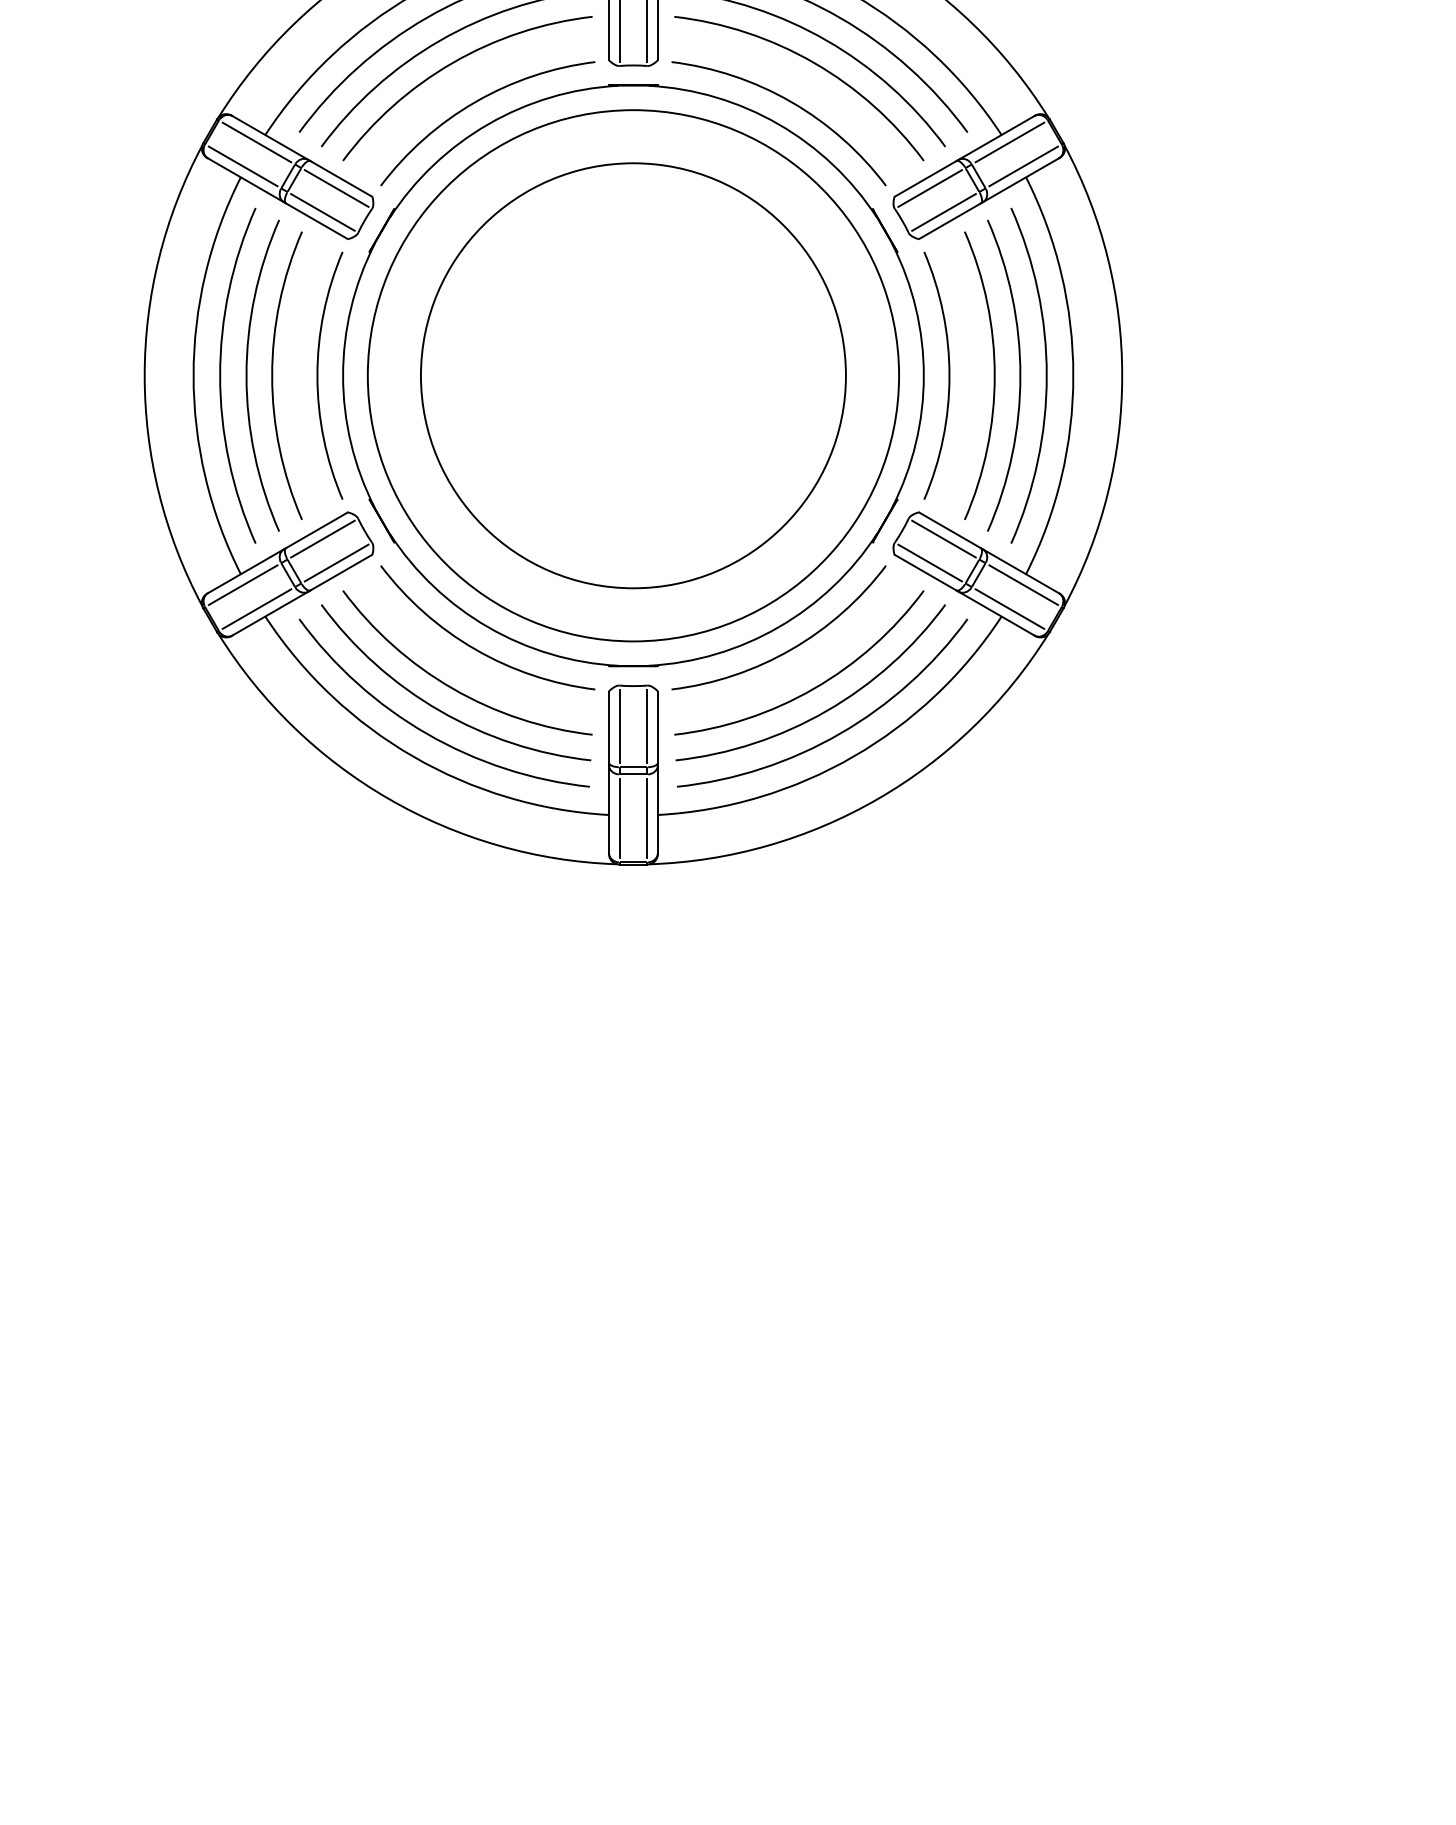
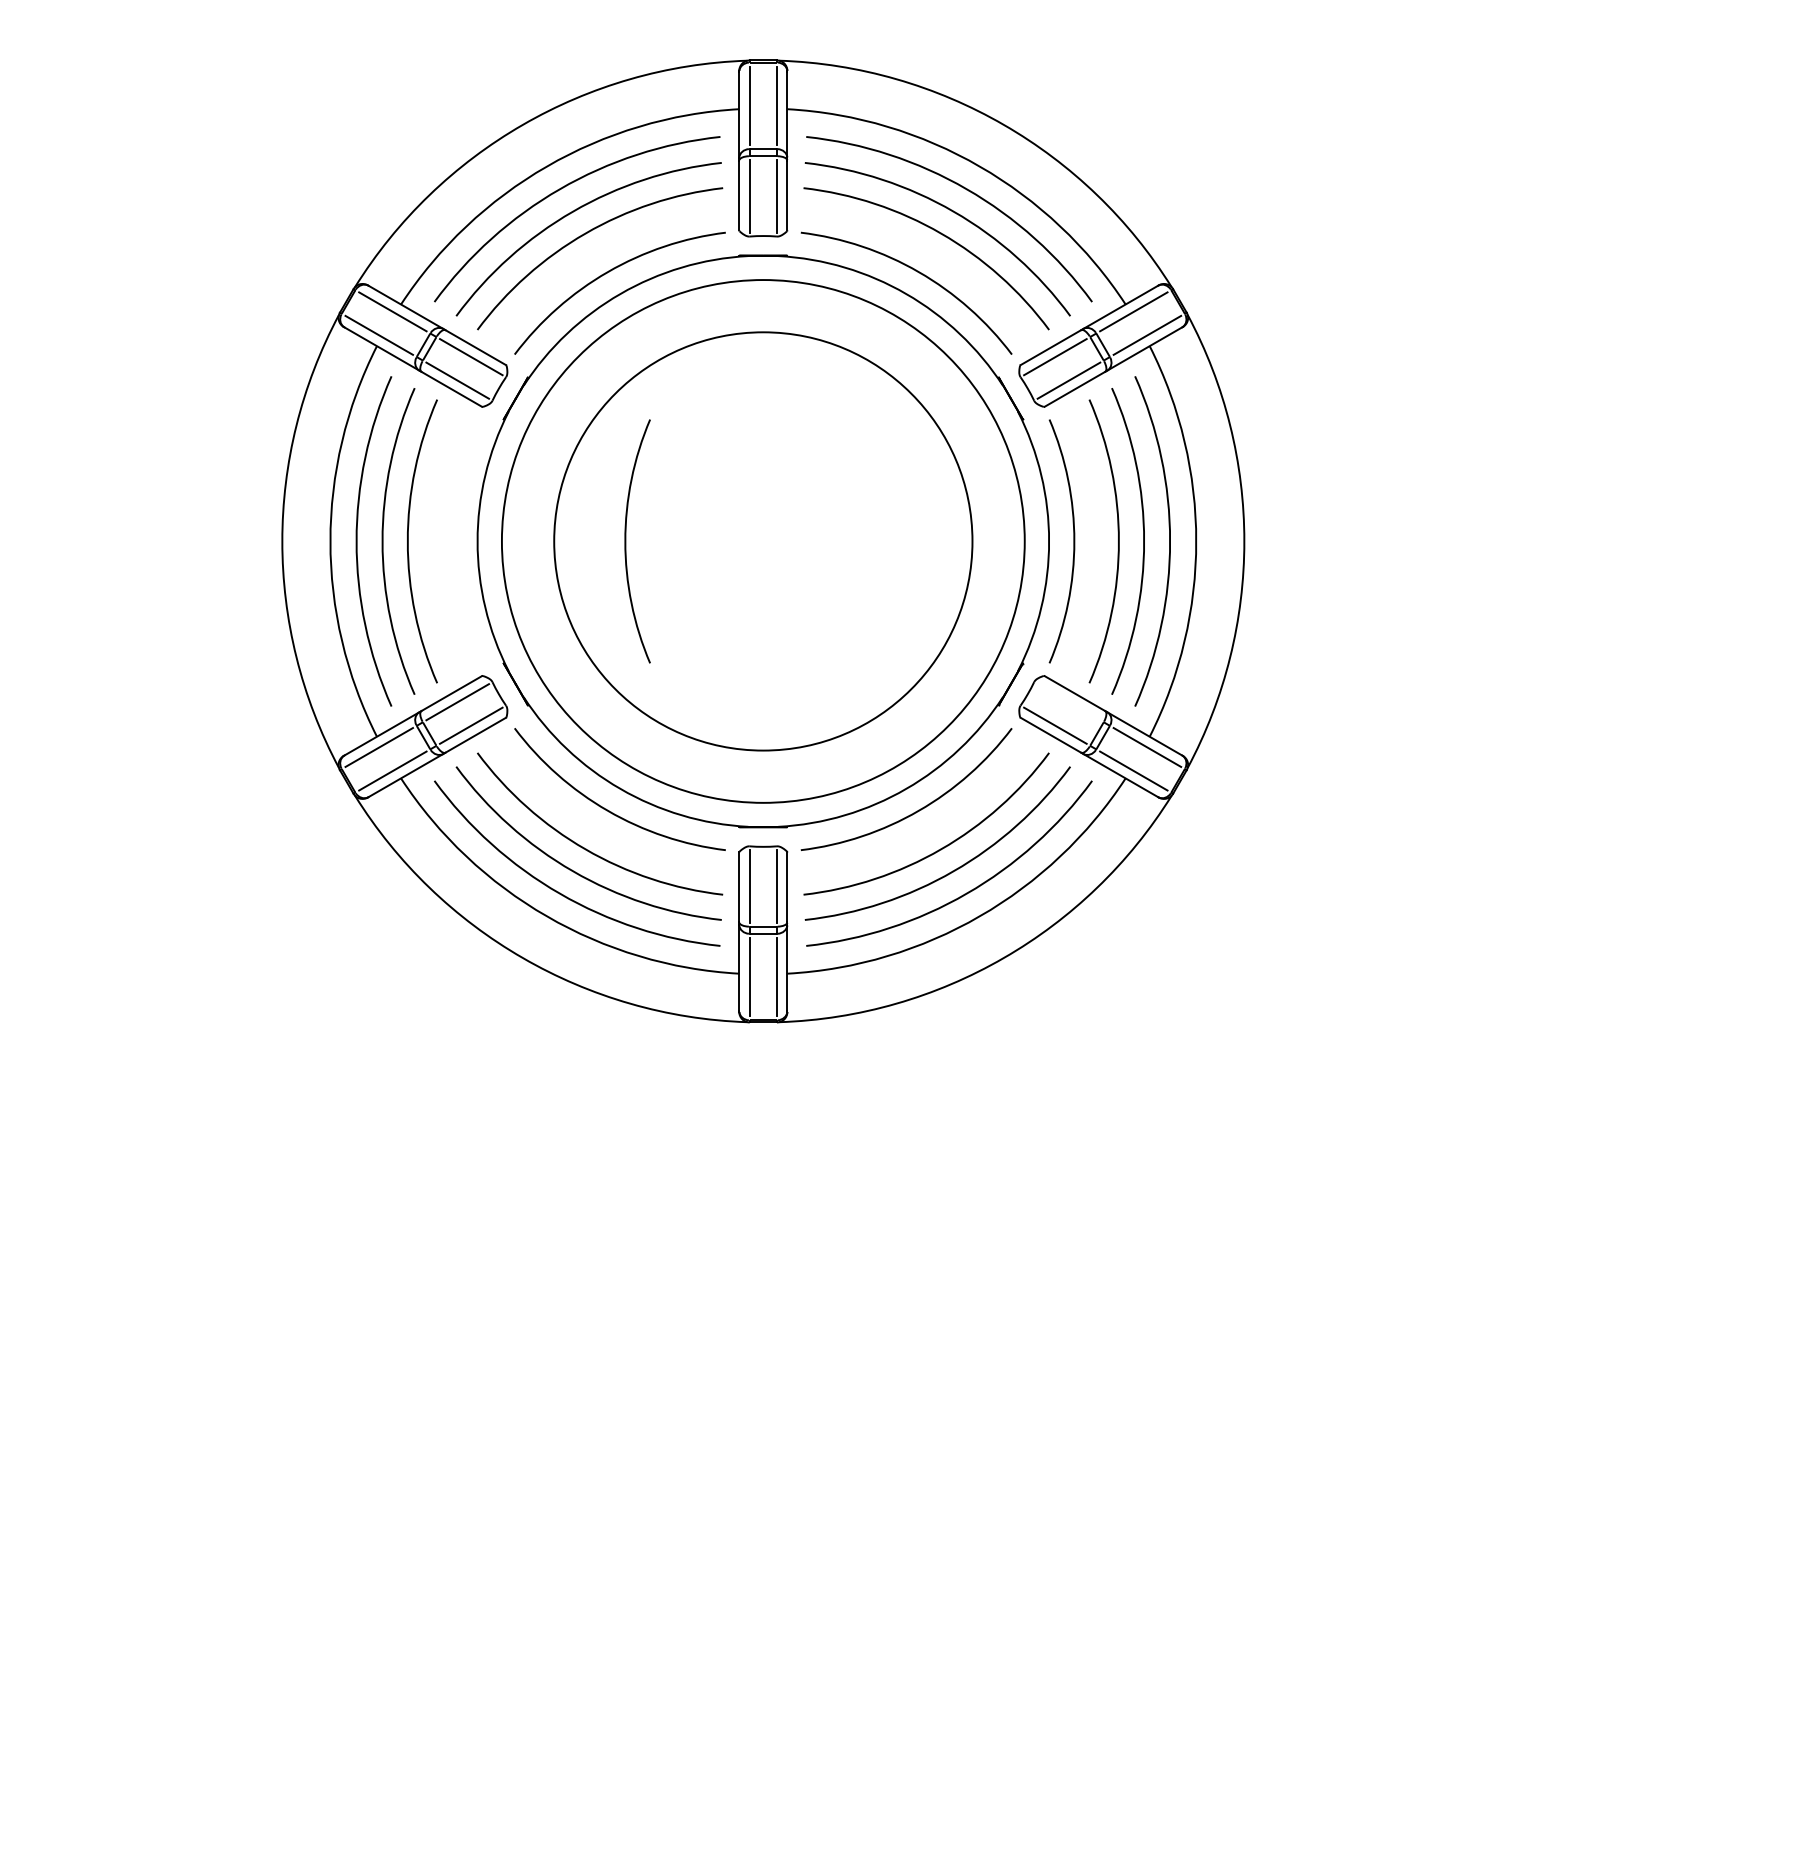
arc: (318, 375) -> (626, 541), moved
line: (943, 539) -> (1068, 702), removed

